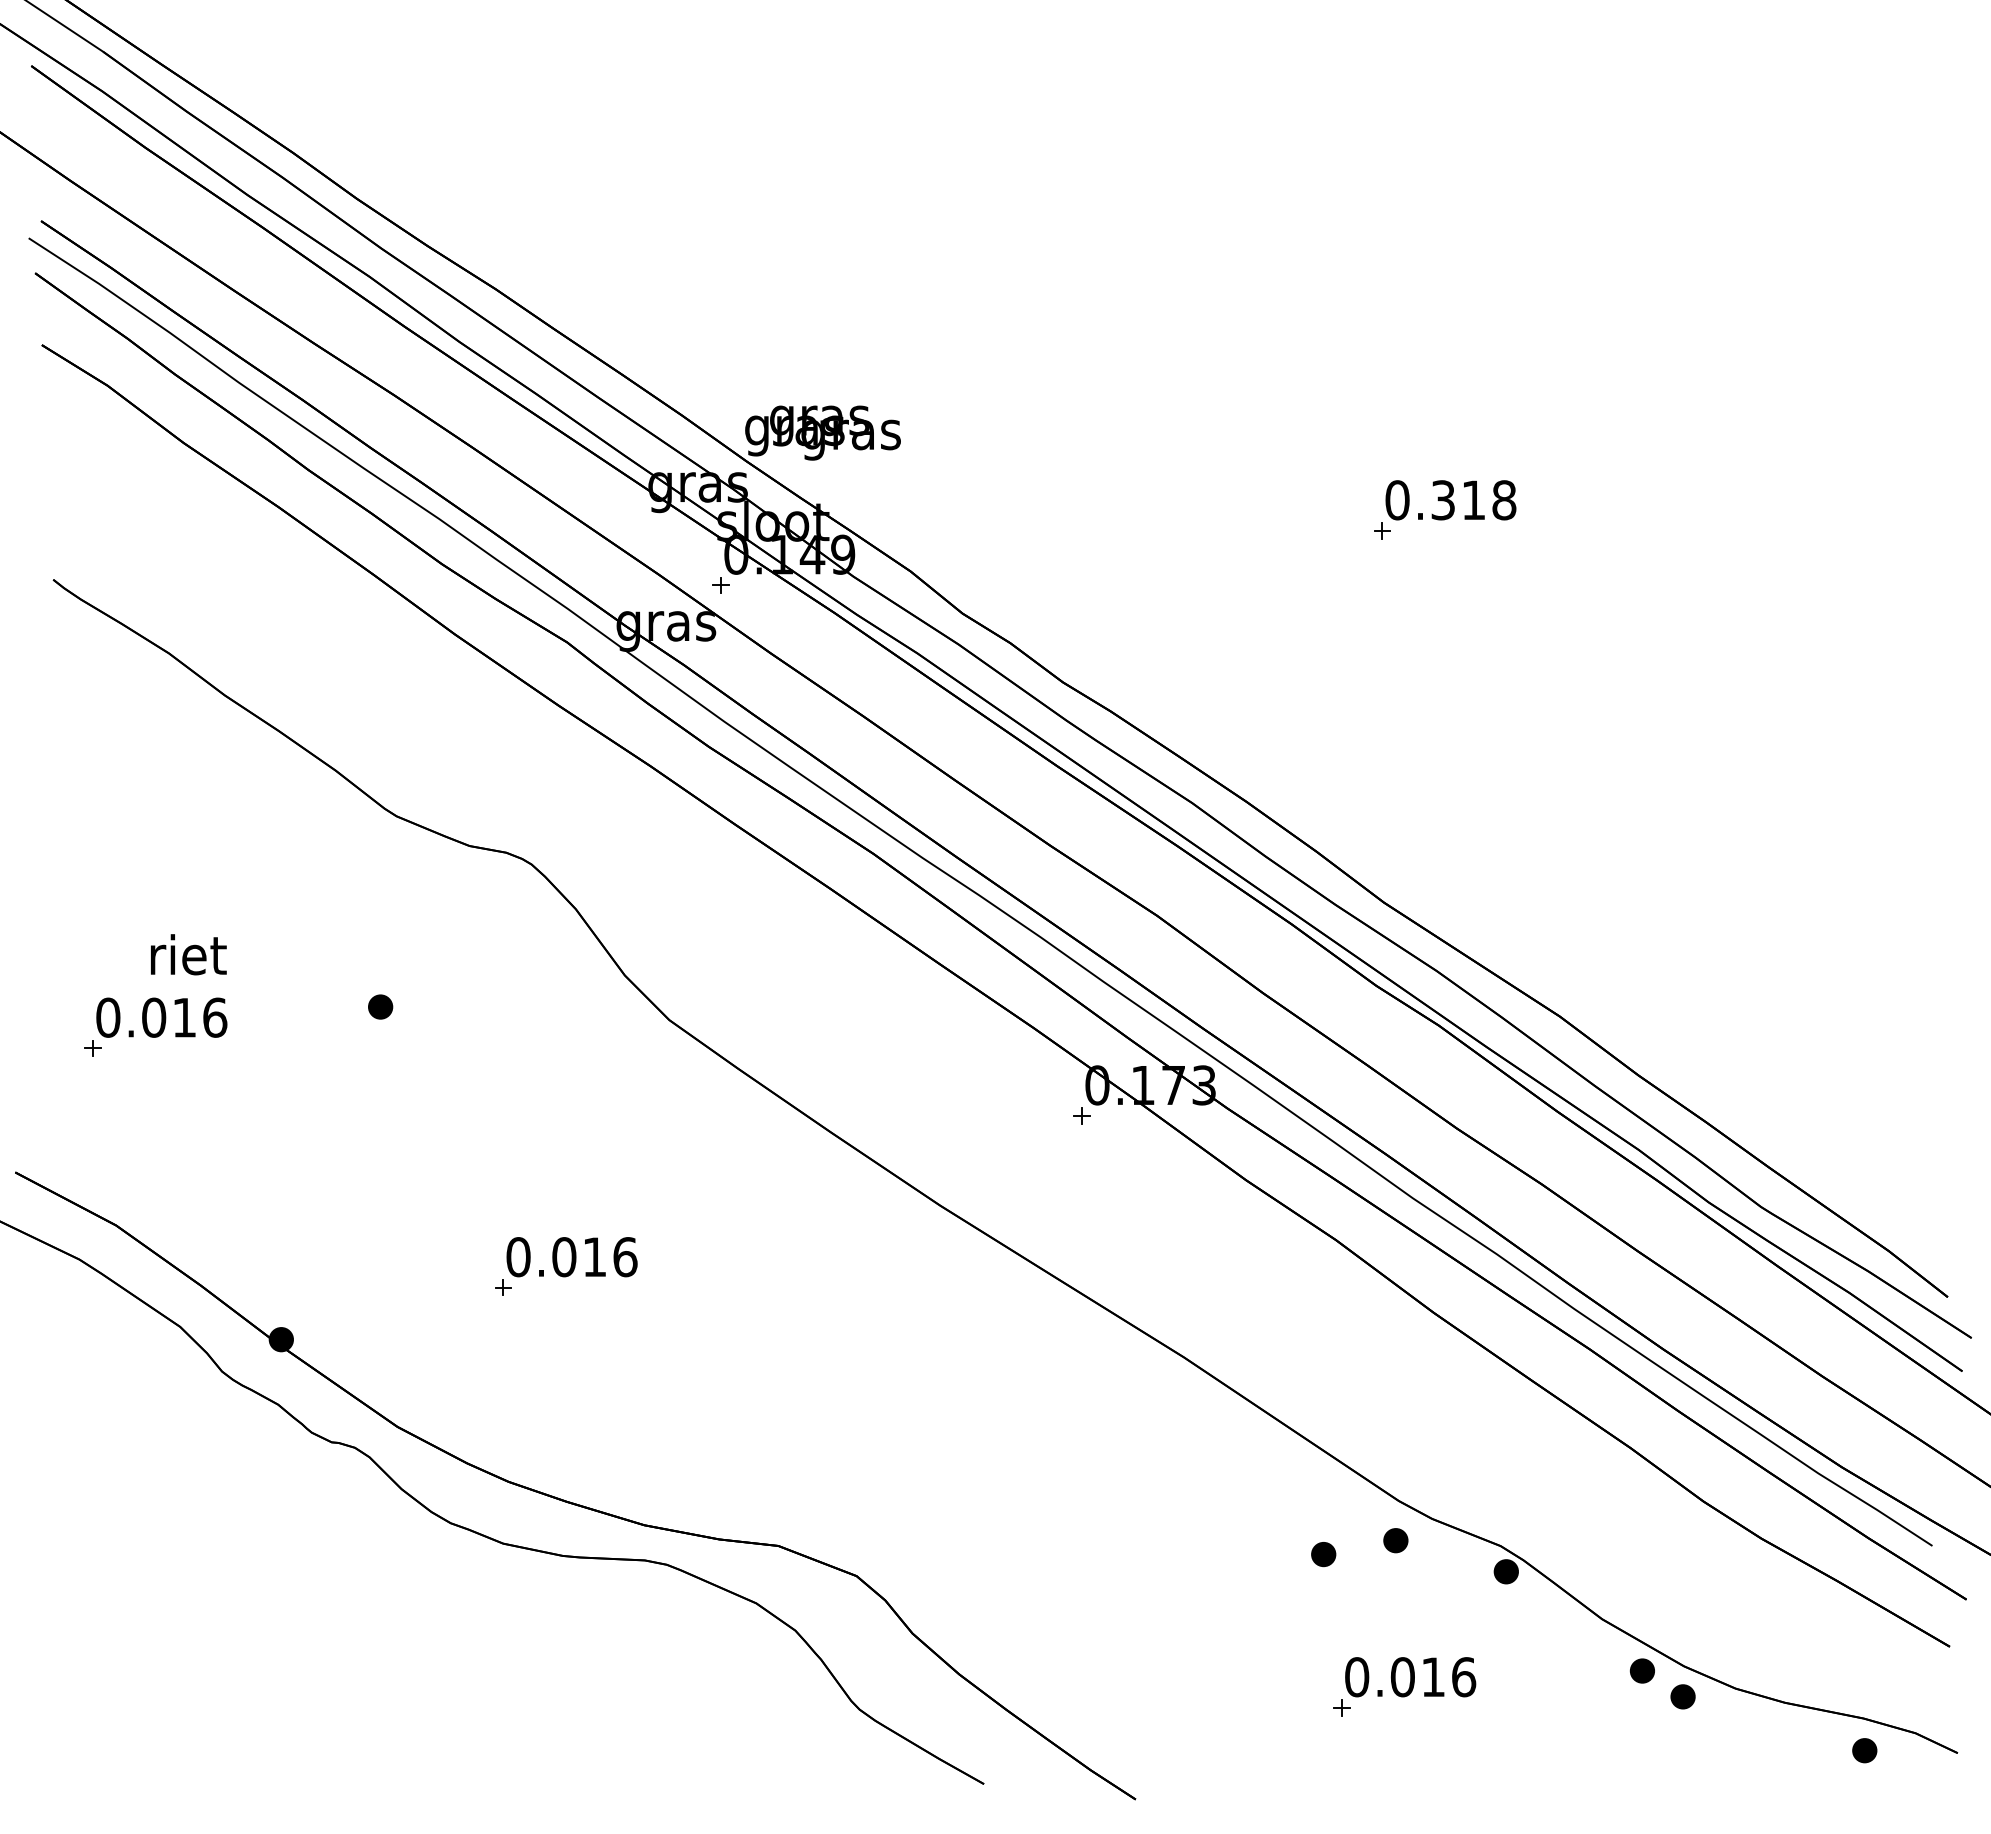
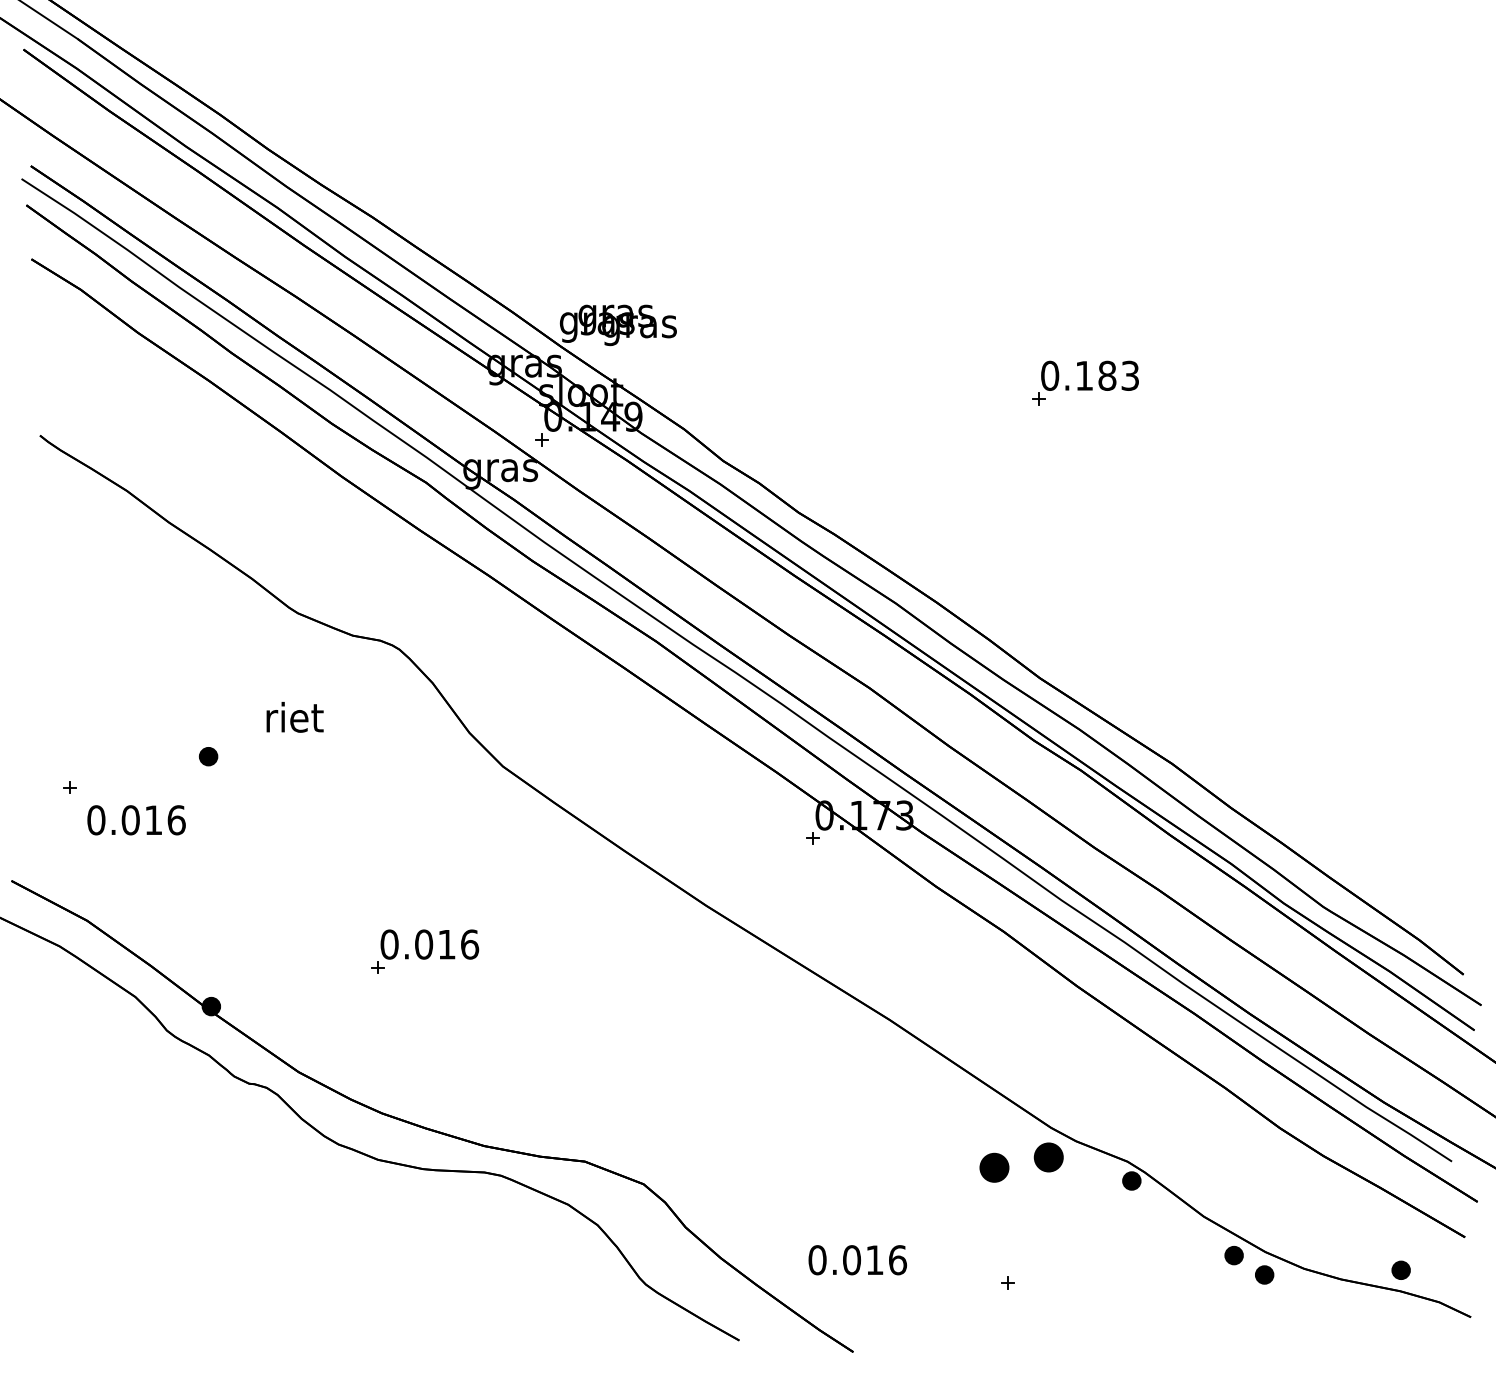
text: (1473, 500) -> (1107, 376), 0.318 -> 0.183
text: (188, 954) -> (294, 717), moved
part: (380, 1006) -> (208, 756), moved
text: (161, 1017) -> (136, 820), moved
part: (1395, 1540) -> (1048, 1157), size x1.6
part: (1323, 1554) -> (994, 1168), size x1.6
text: (1410, 1677) -> (857, 1260), moved
part: (1864, 1750) -> (1400, 1270), moved

